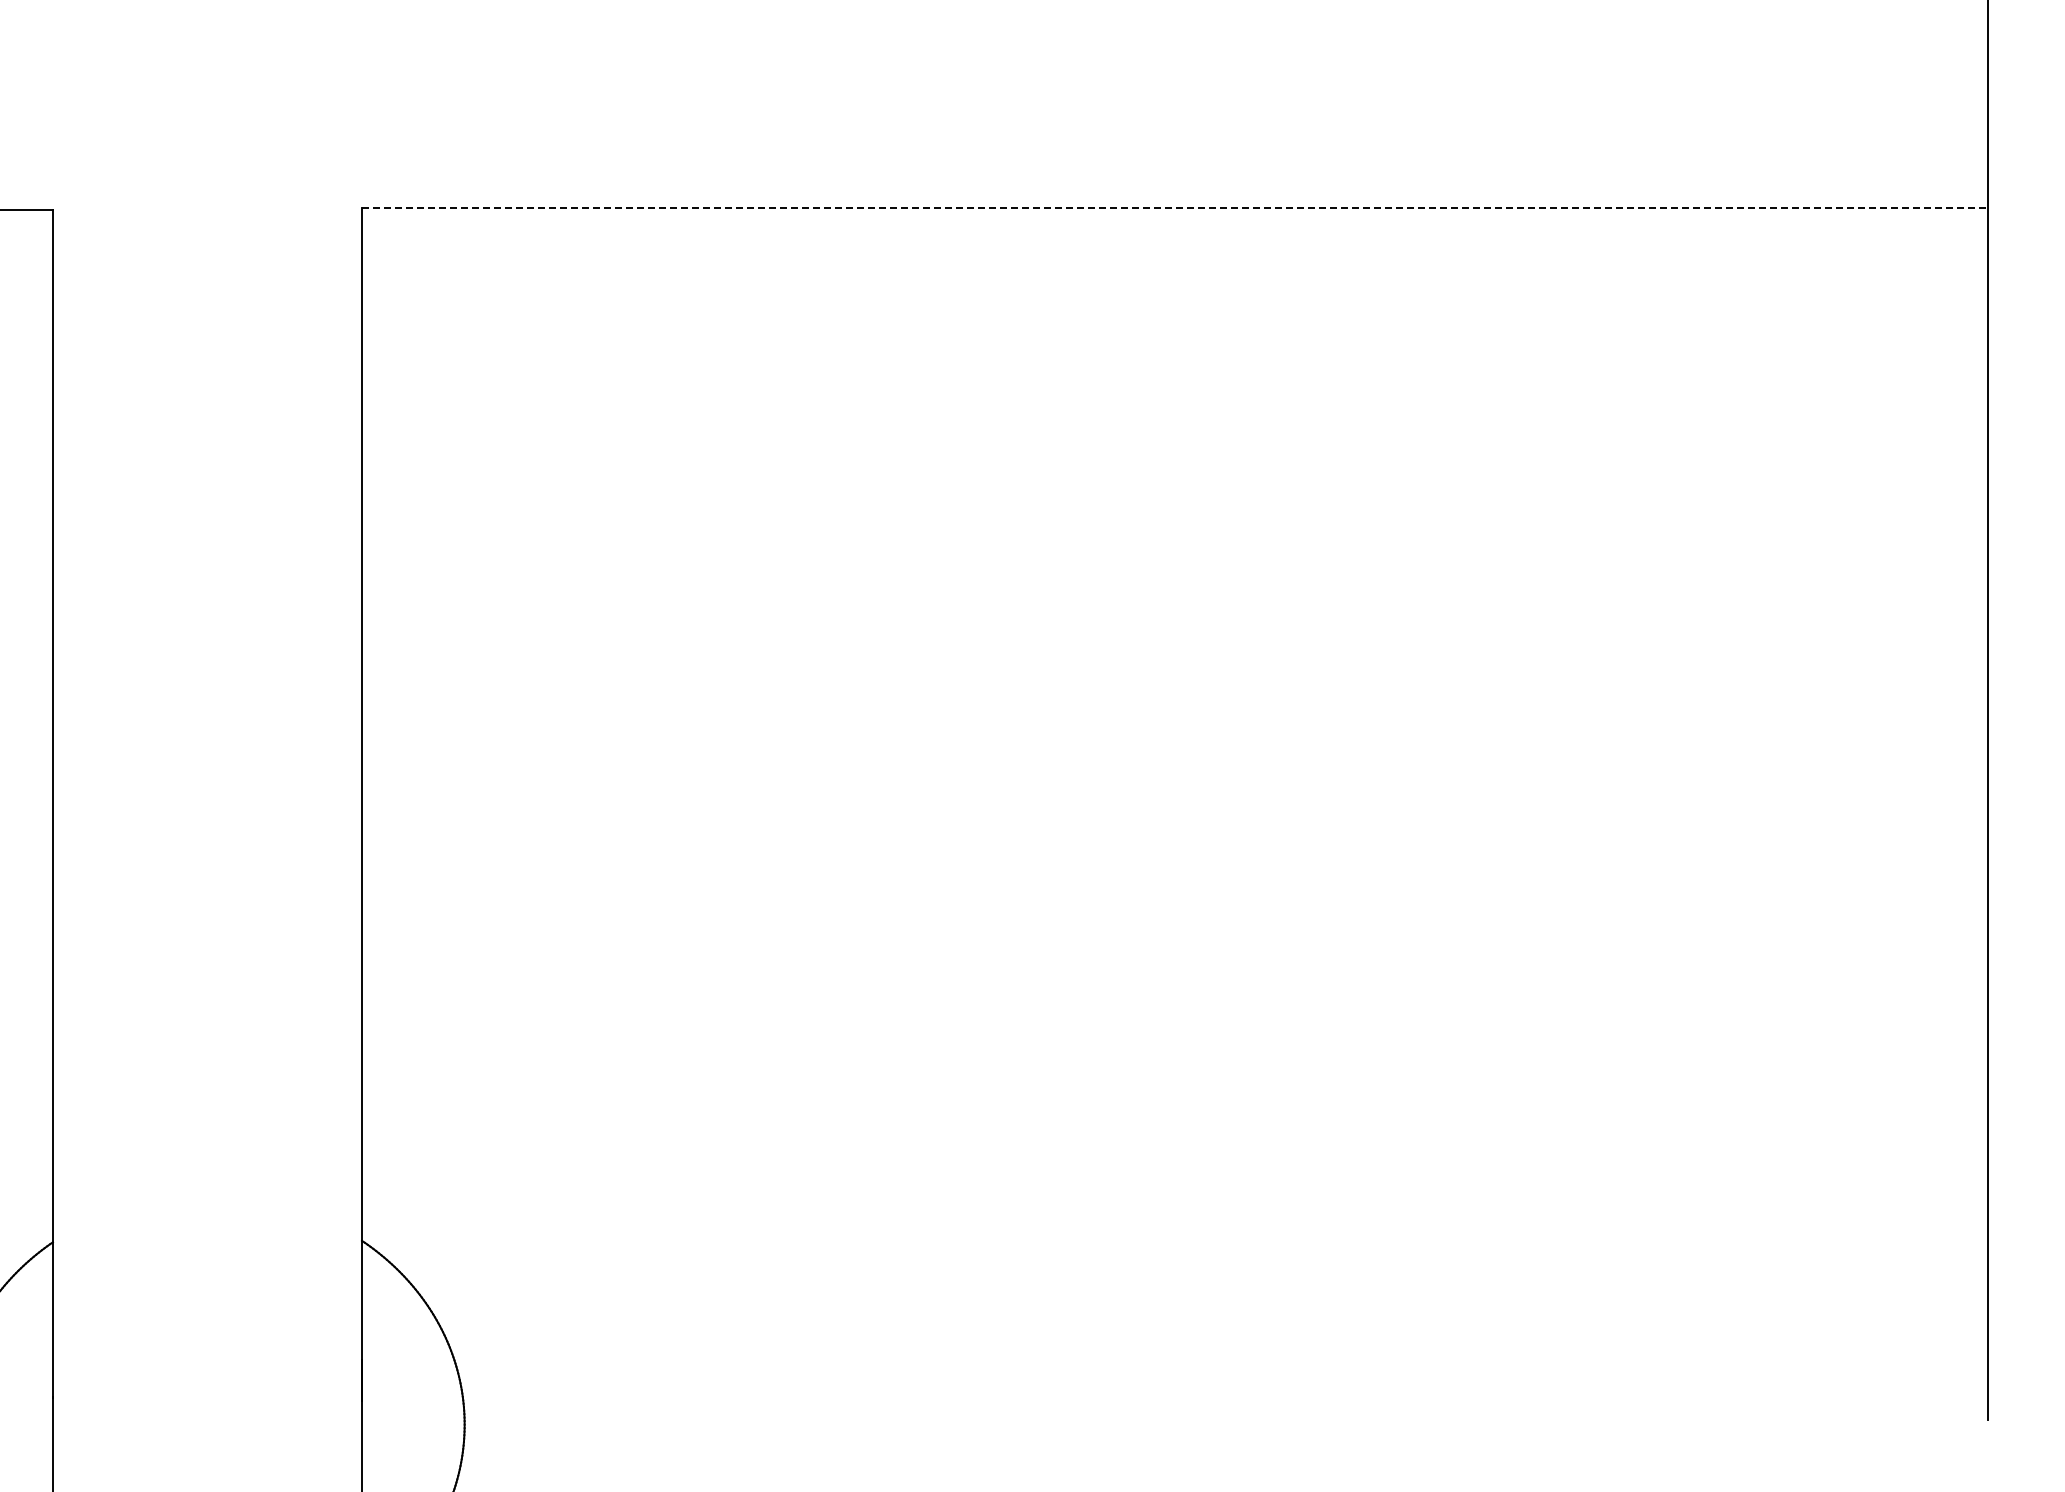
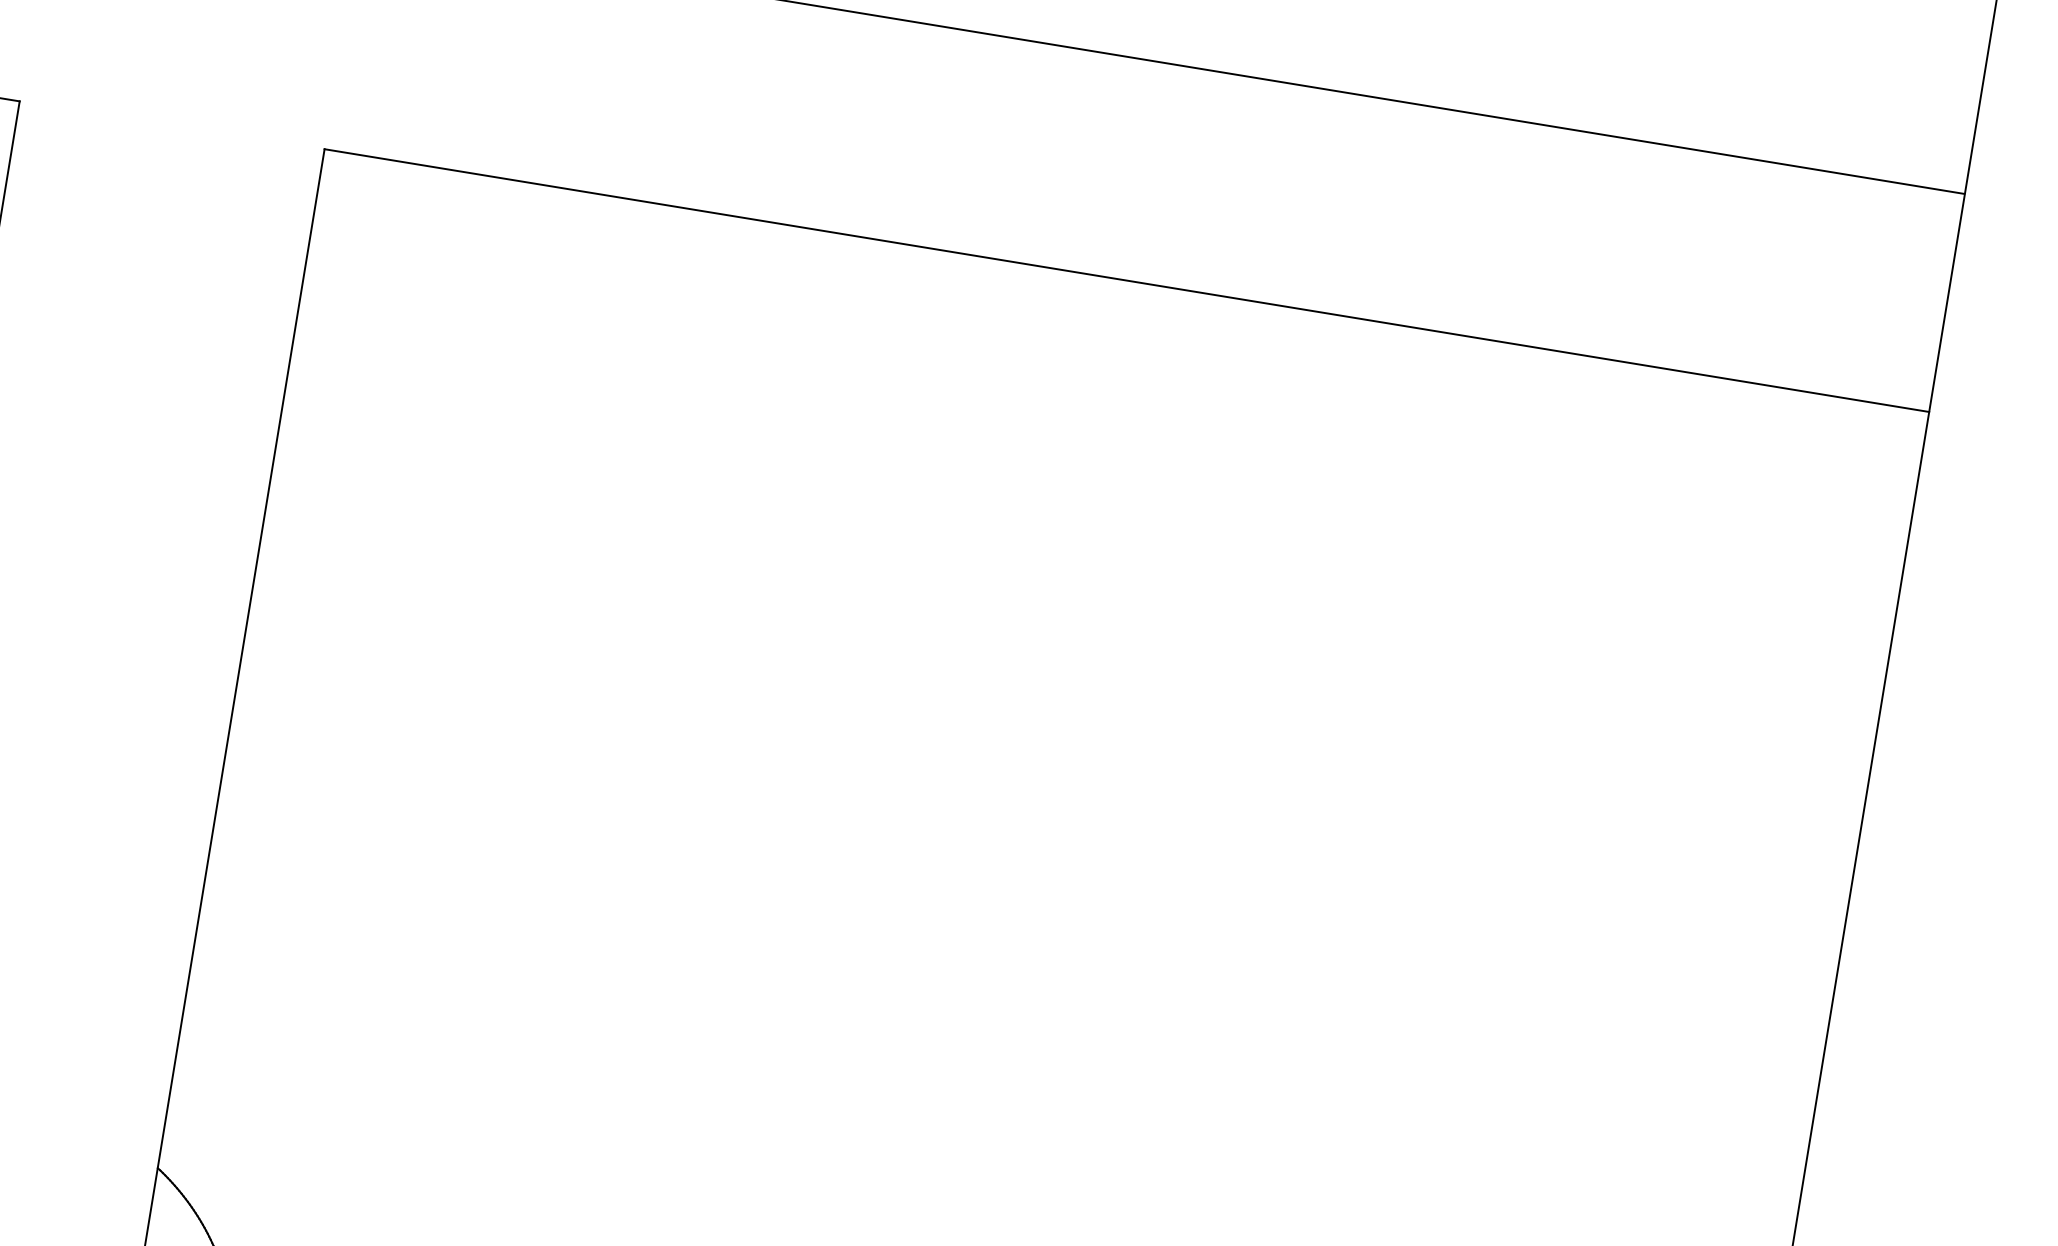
line: (1174, 208) -> (1126, 280), dashed -> solid

